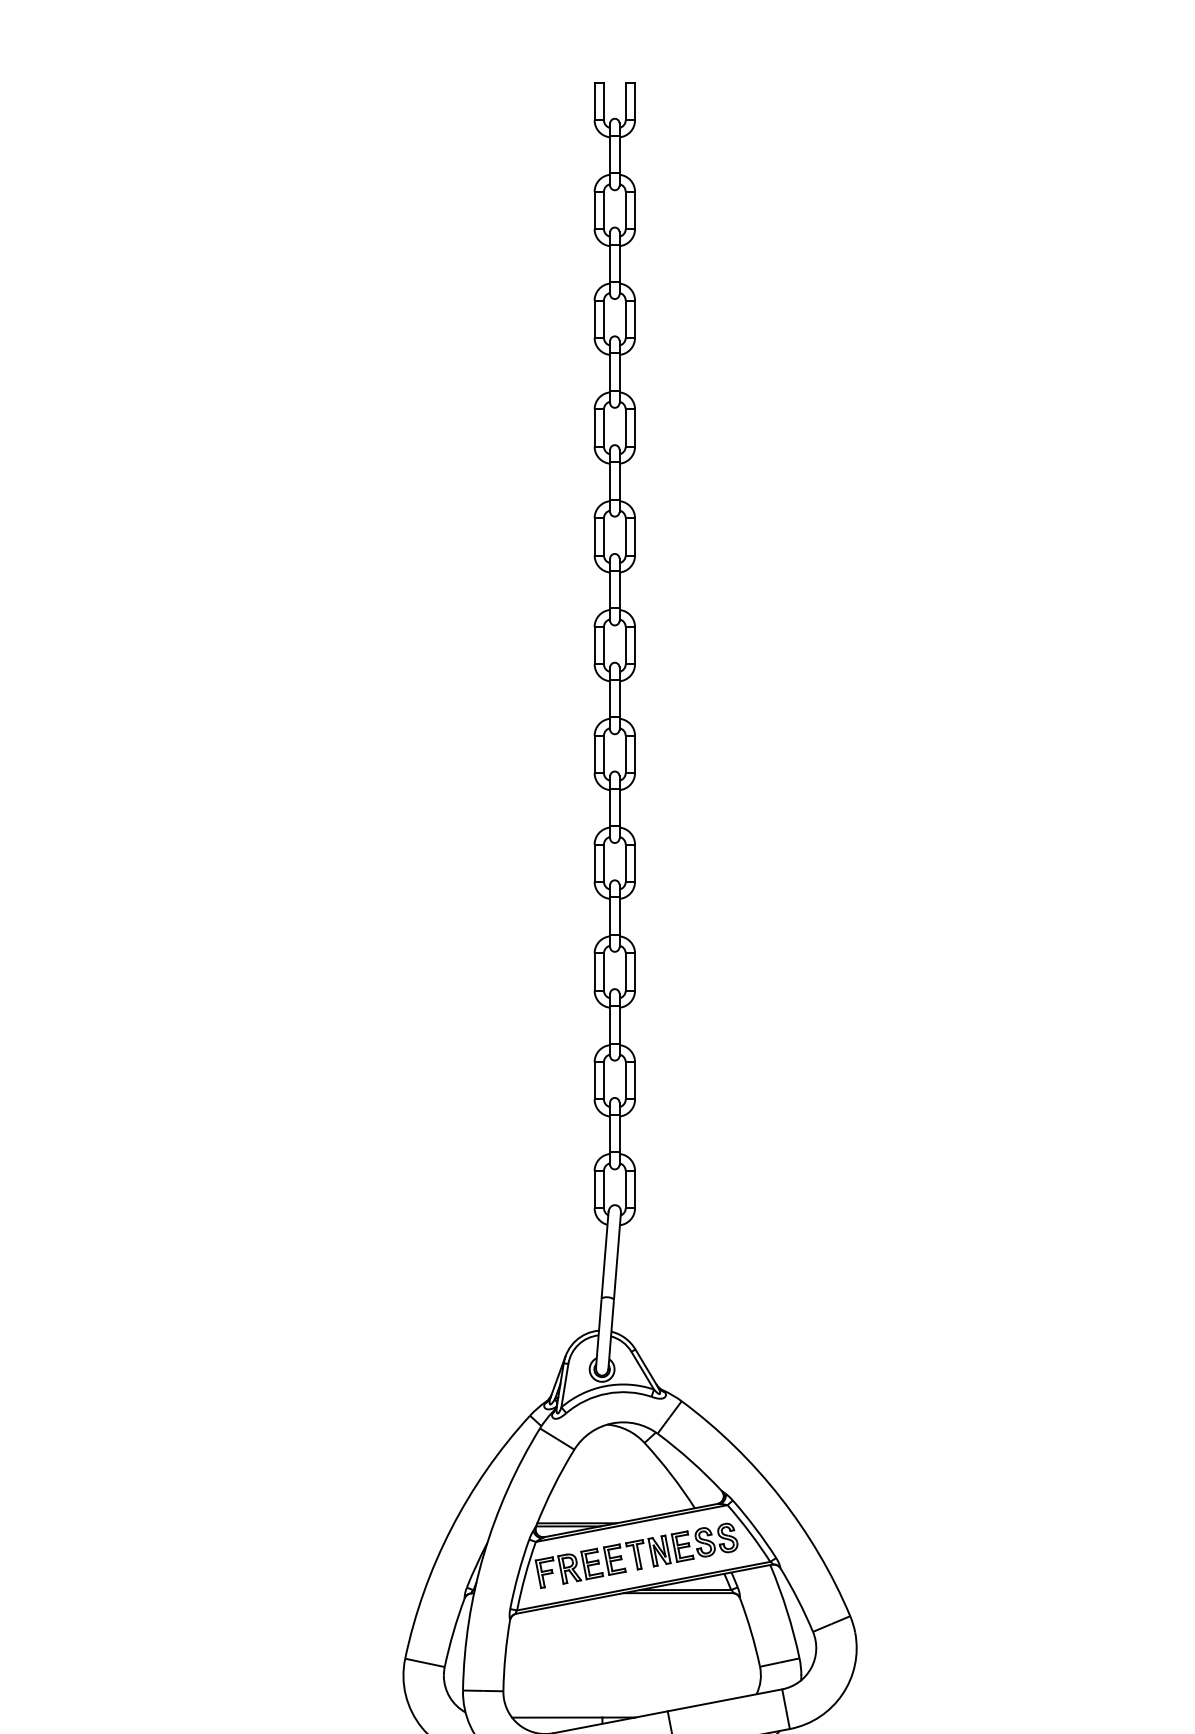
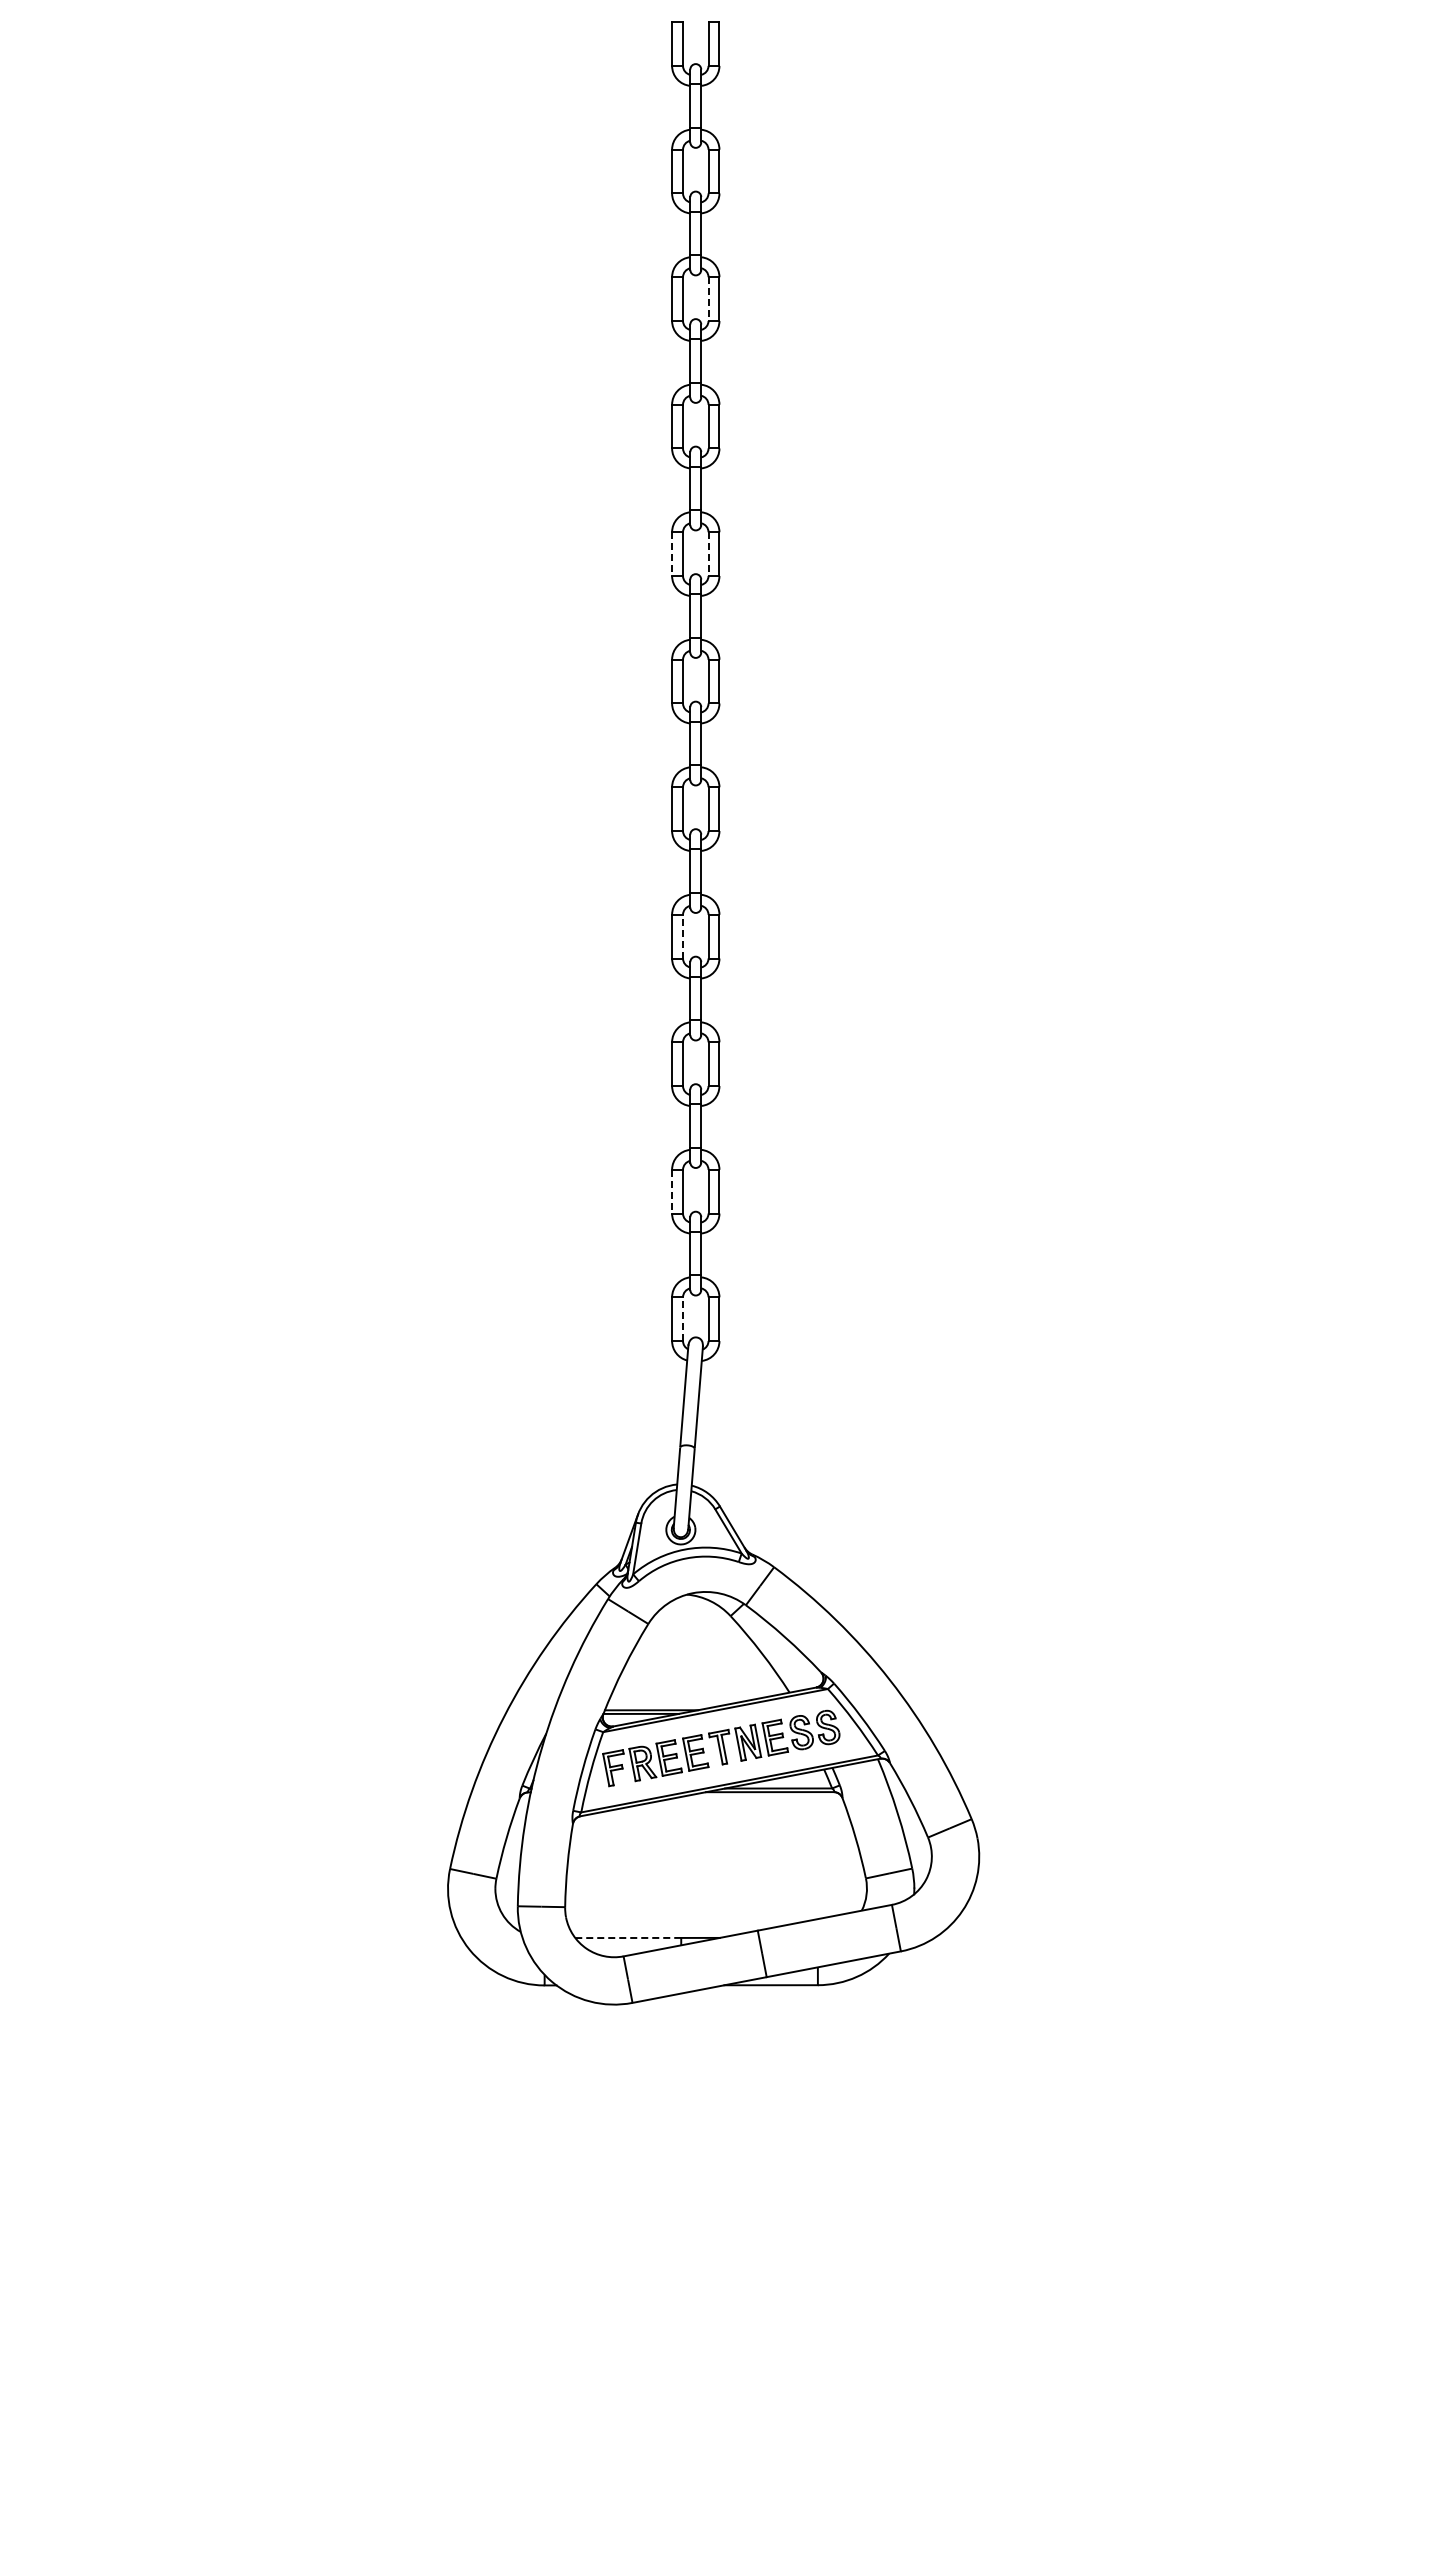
line: (625, 319) -> (708, 299), solid -> dashed
line: (594, 537) -> (672, 554), solid -> dashed
line: (625, 537) -> (708, 554), solid -> dashed
line: (604, 863) -> (683, 936), solid -> dashed
line: (594, 1080) -> (672, 1191), solid -> dashed
line: (604, 1189) -> (683, 1319), solid -> dashed
line: (557, 1718) -> (628, 1938), solid -> dashed

